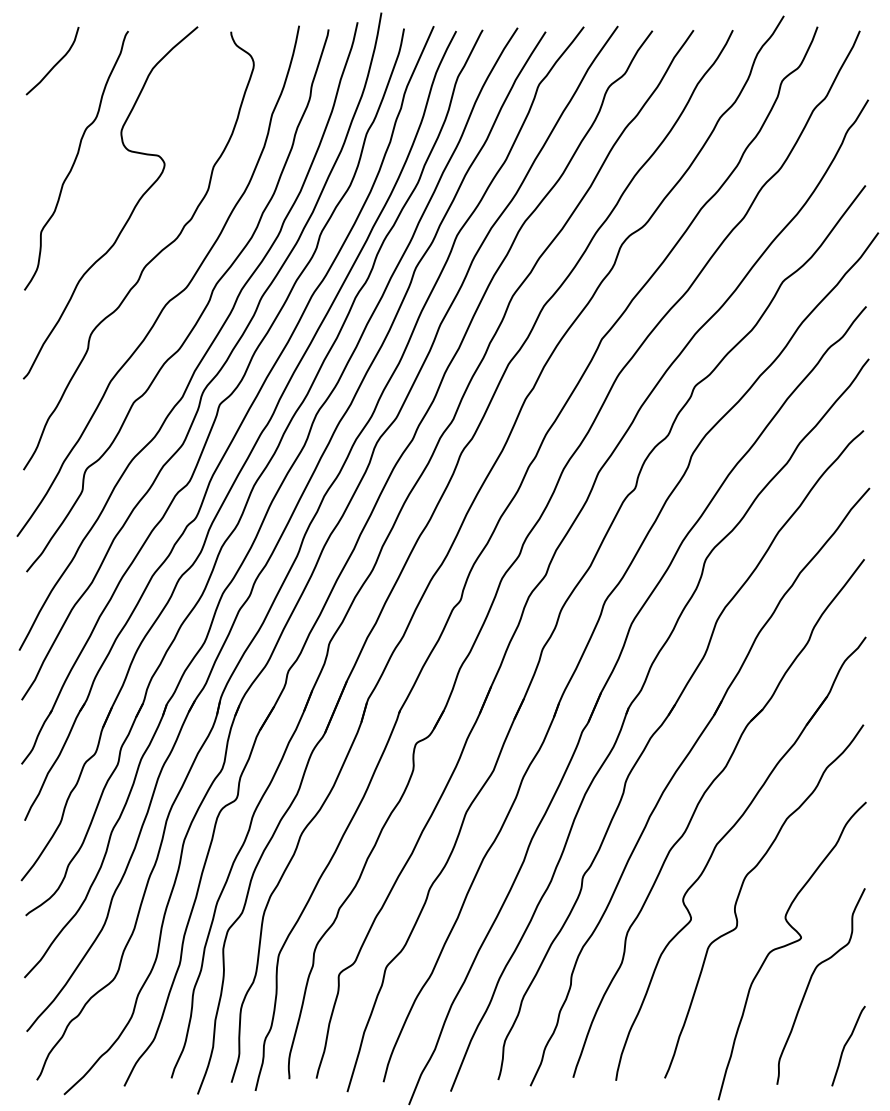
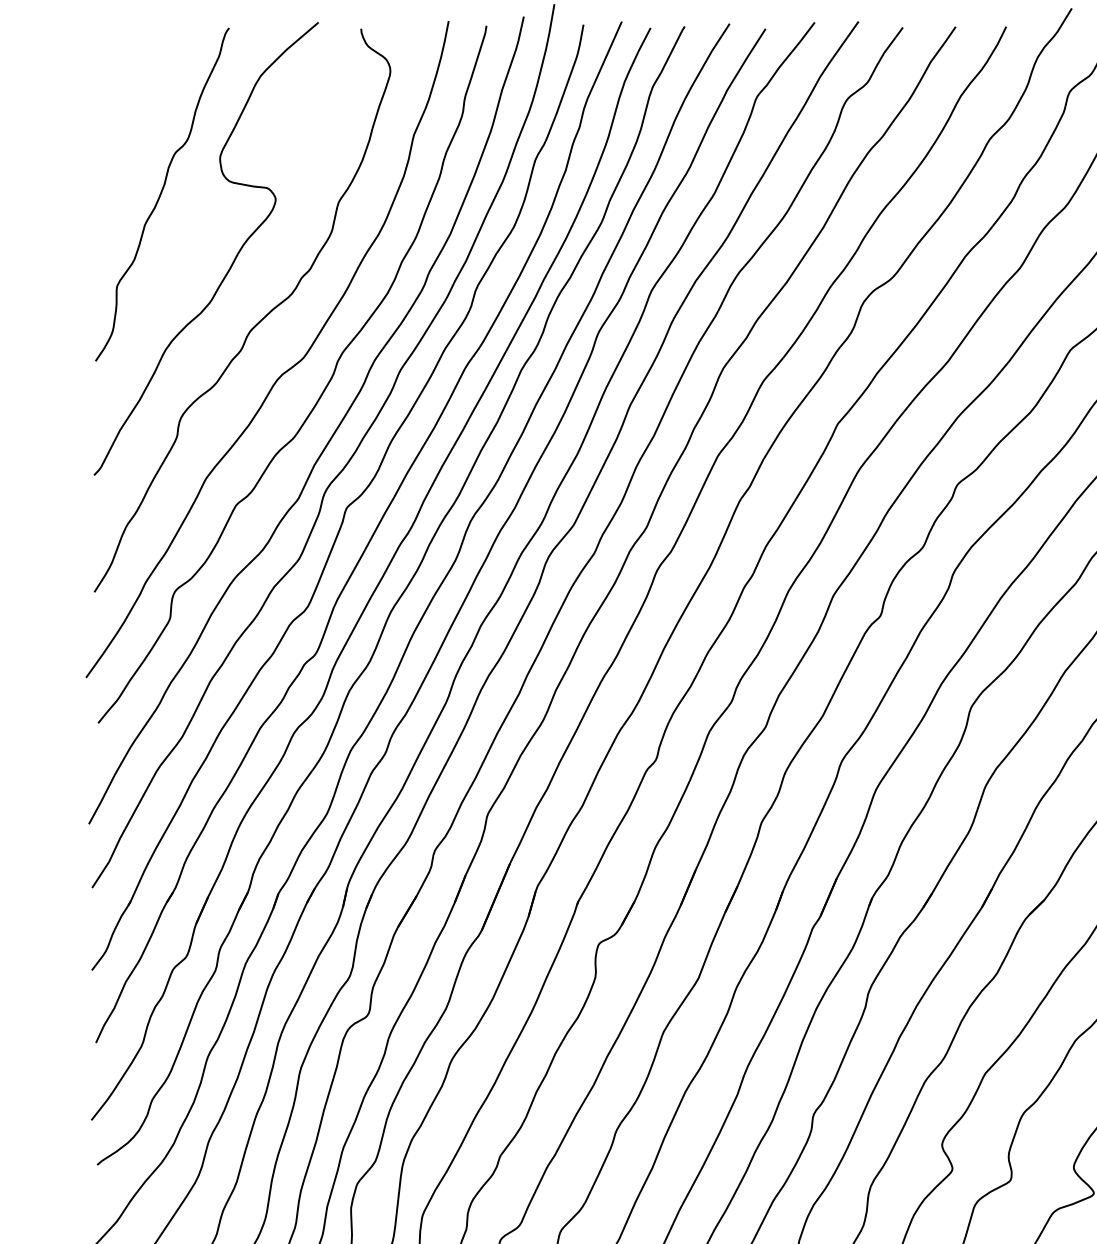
curve: (55, 63) -> (135, 69), removed

